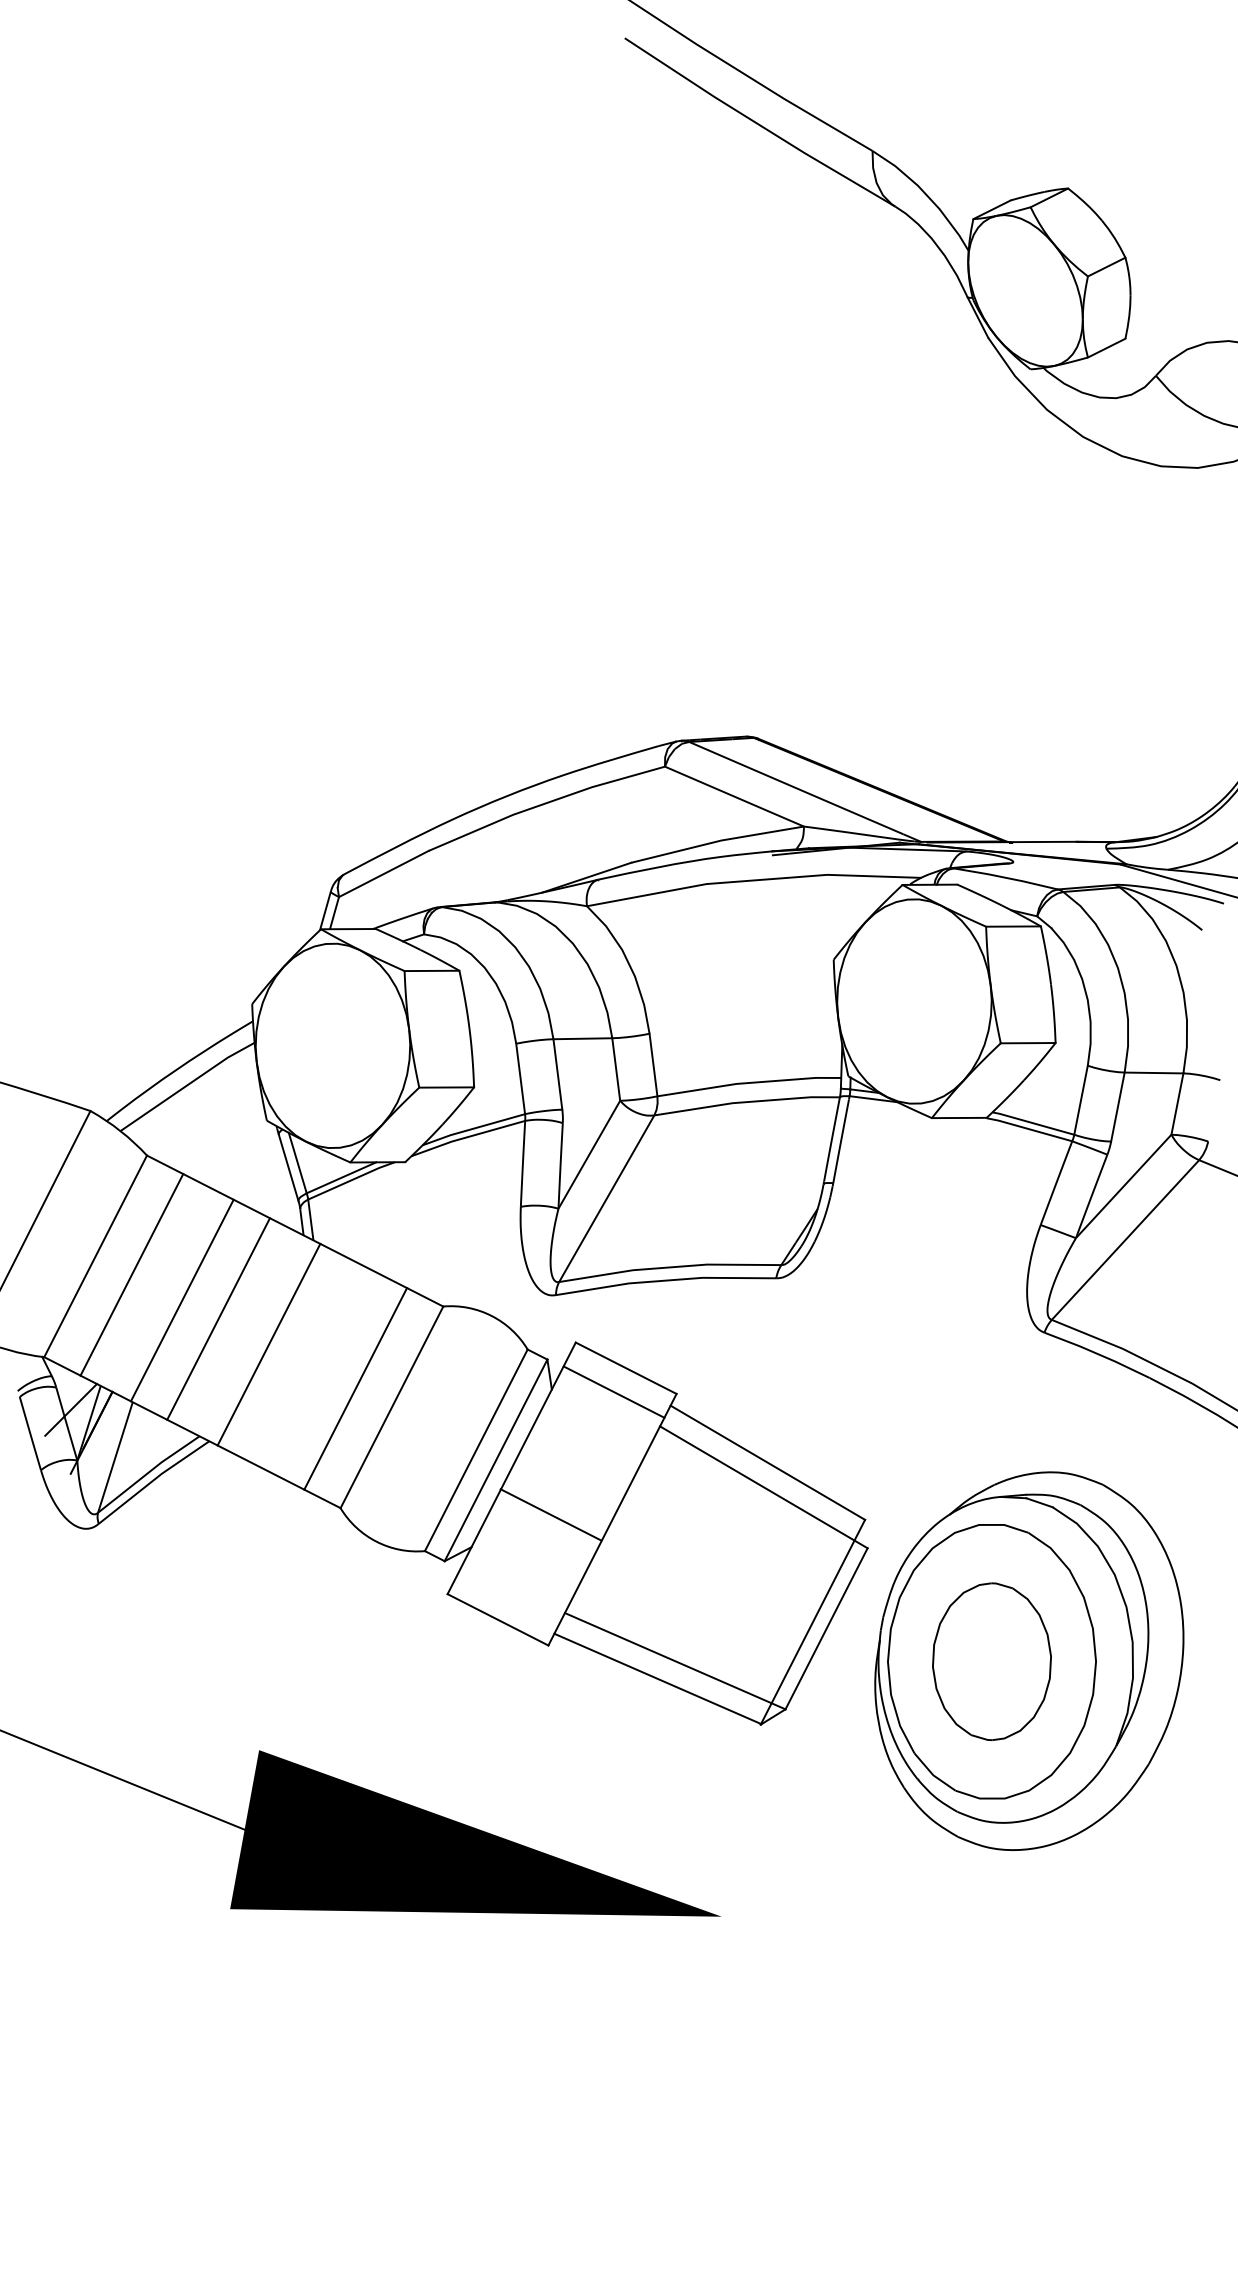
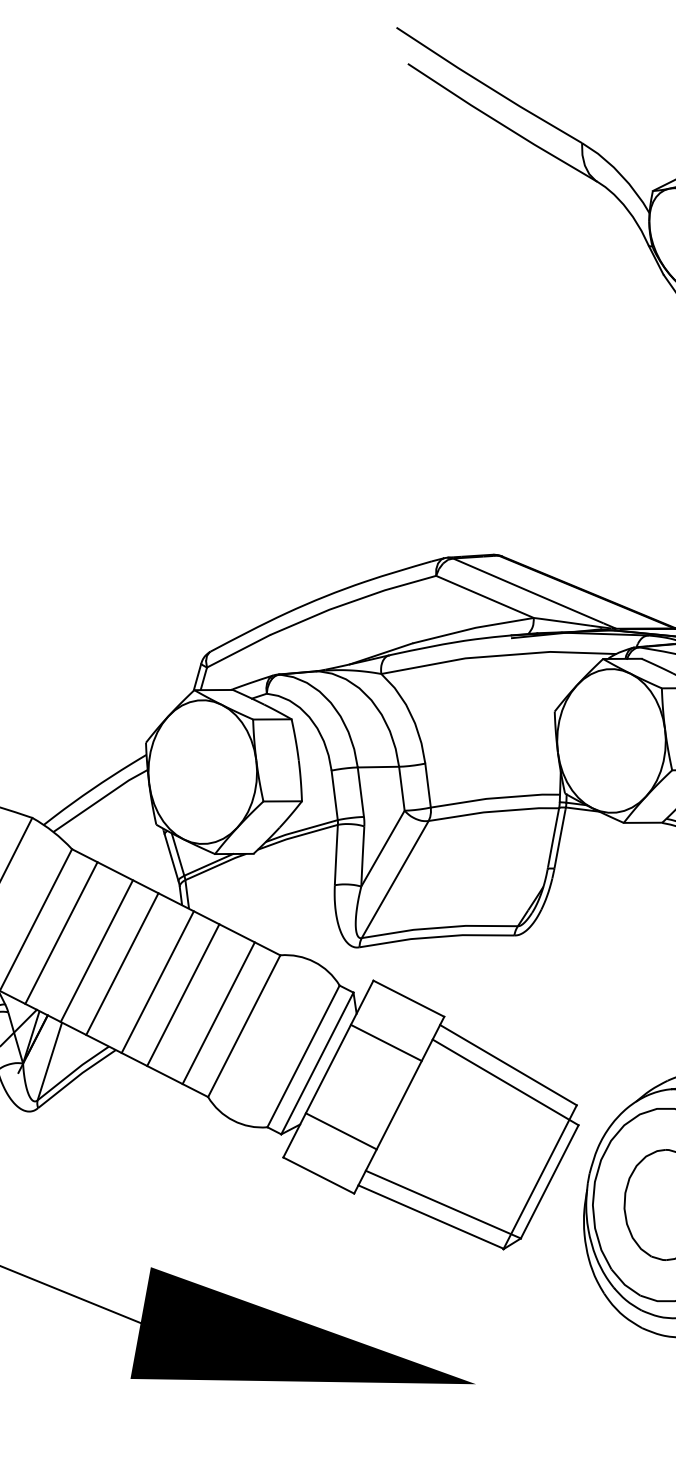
line: (304, 1362) -> (182, 994), added
line: (613, 1391) -> (385, 1042), moved
line: (550, 1514) -> (340, 1131), moved

